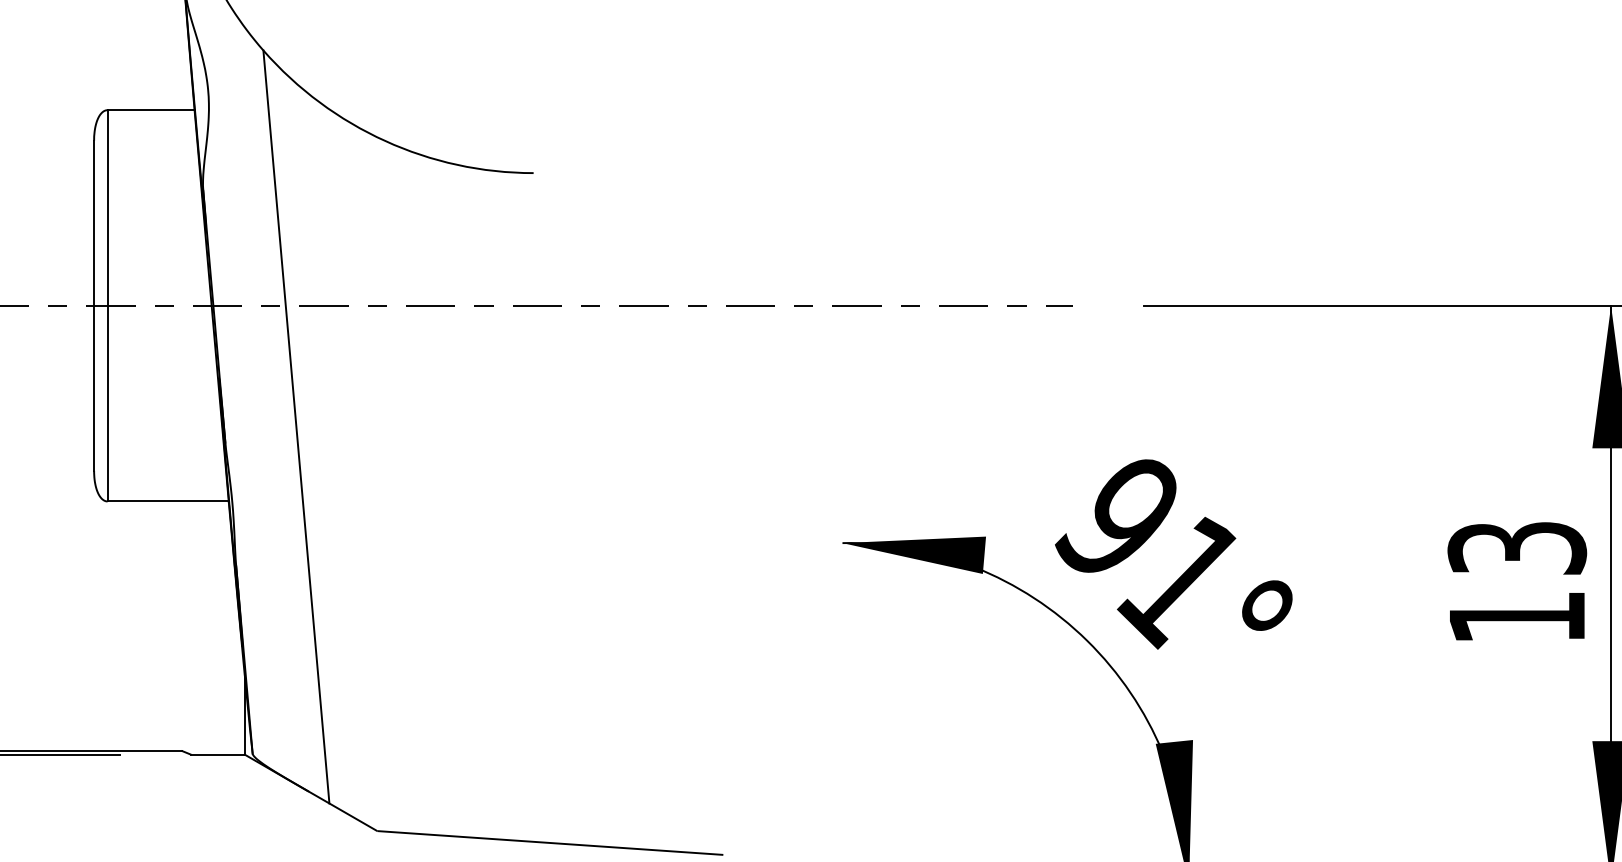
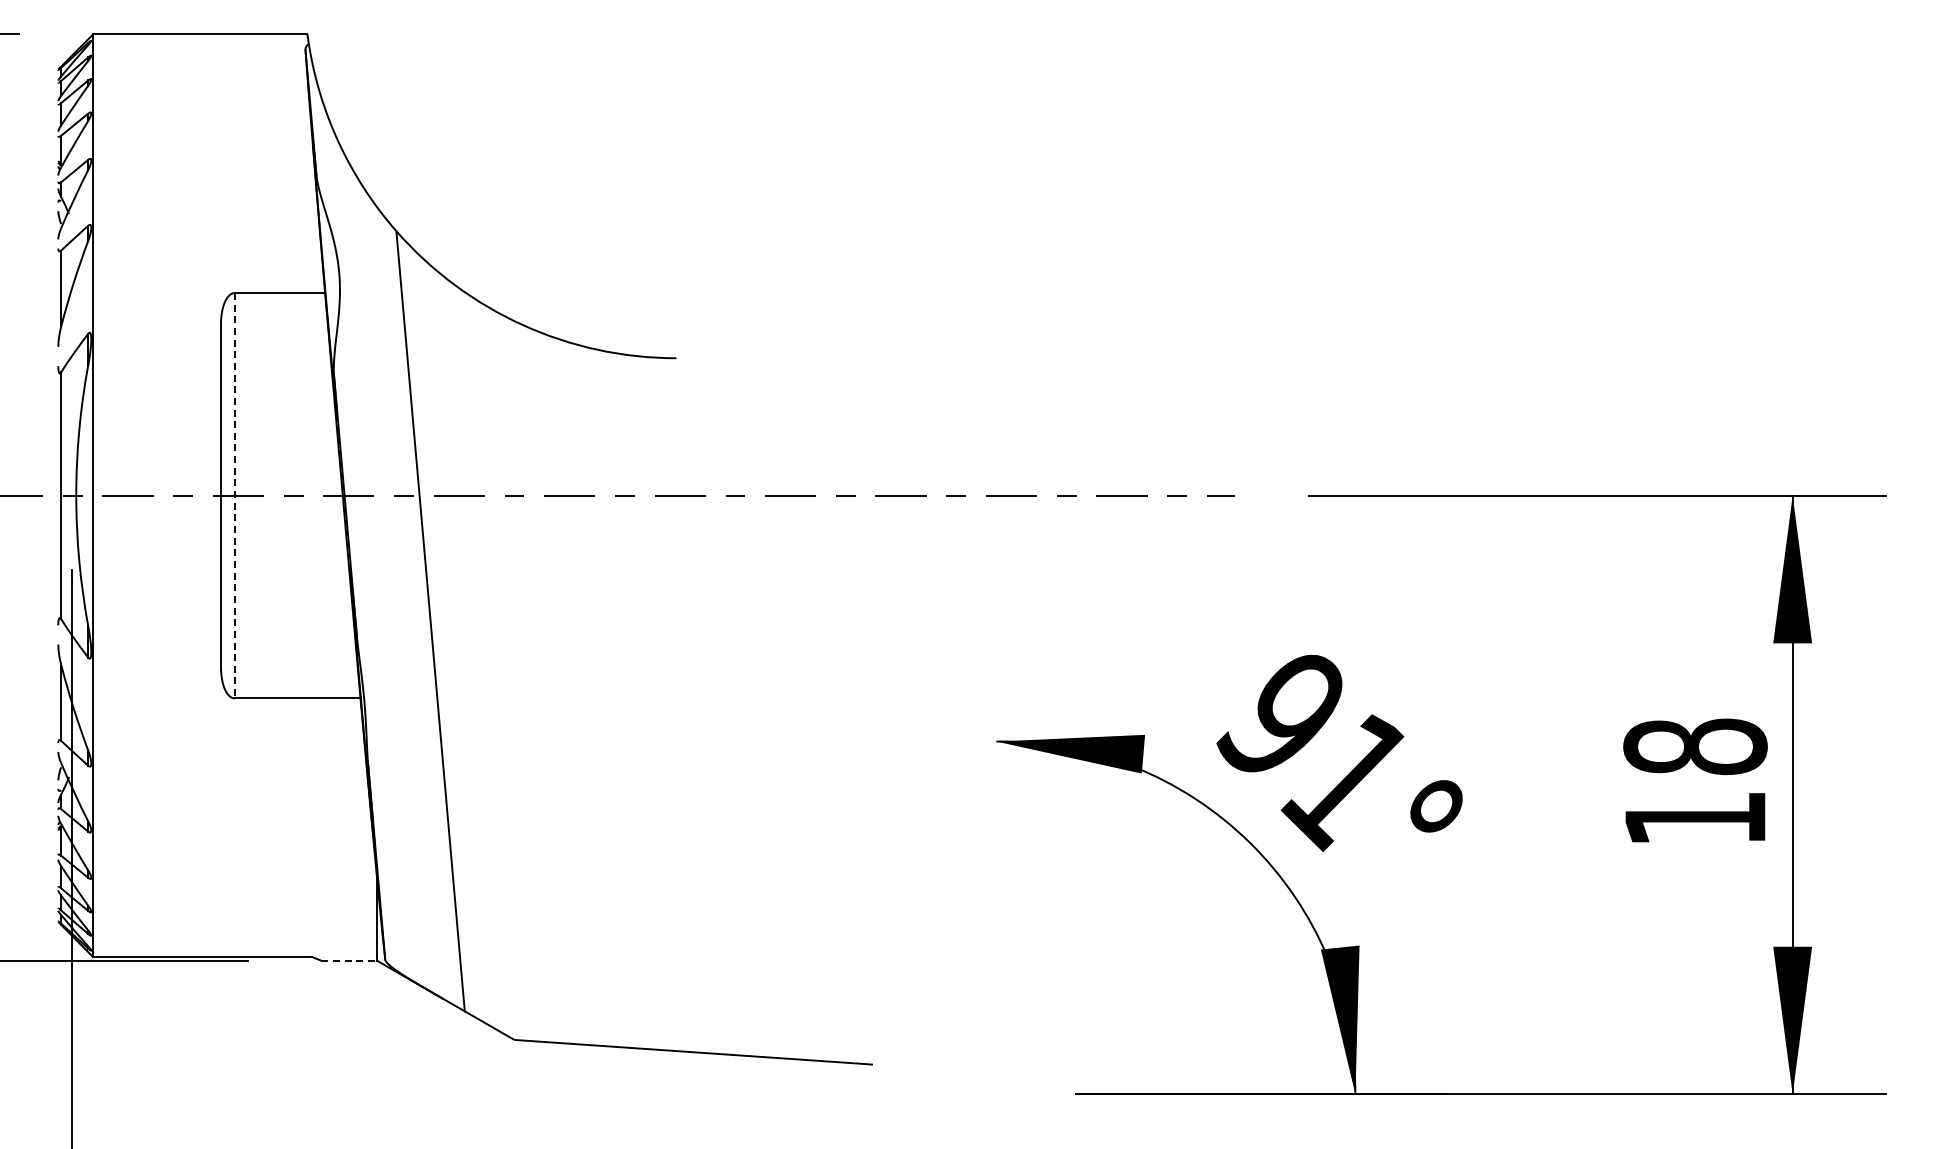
line: (107, 305) -> (234, 495), solid -> dashed
text: (1517, 547) -> (1695, 746), 13 -> 18
line: (218, 754) -> (349, 960), solid -> dashed

